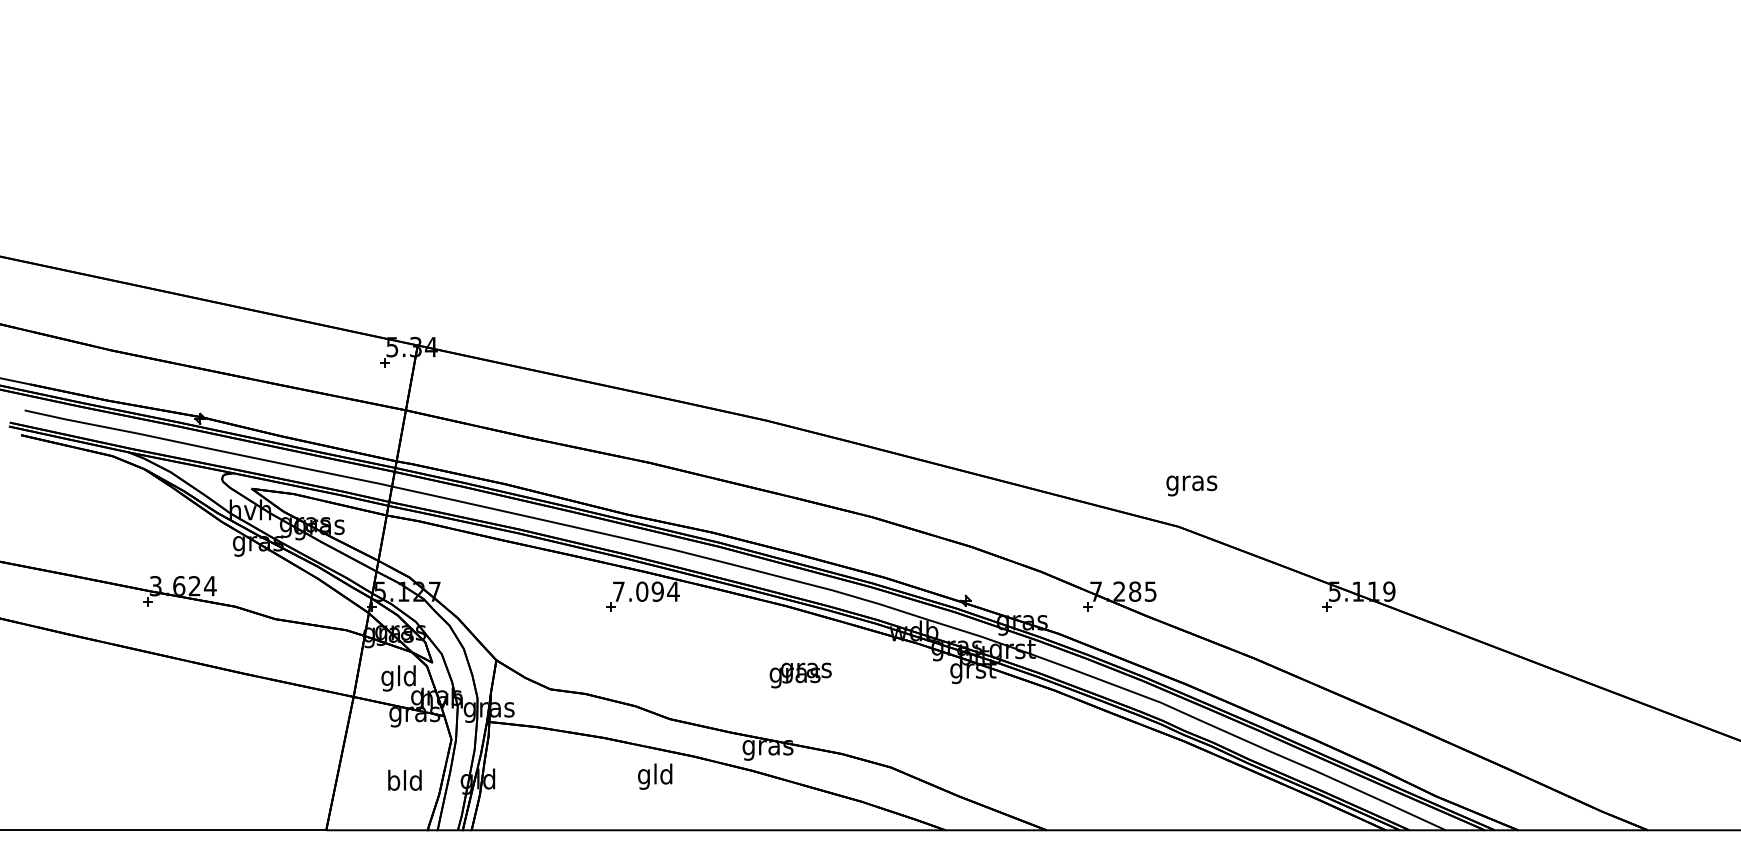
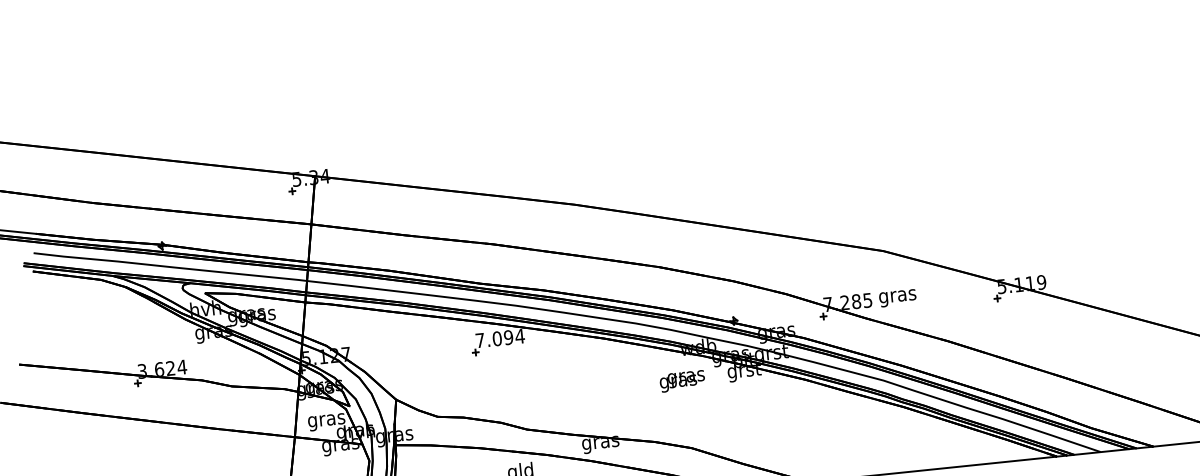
text: (1191, 485) -> (897, 297), moved
text: (800, 675) -> (682, 381), moved
text: (398, 678) -> (326, 420), gld -> gras

